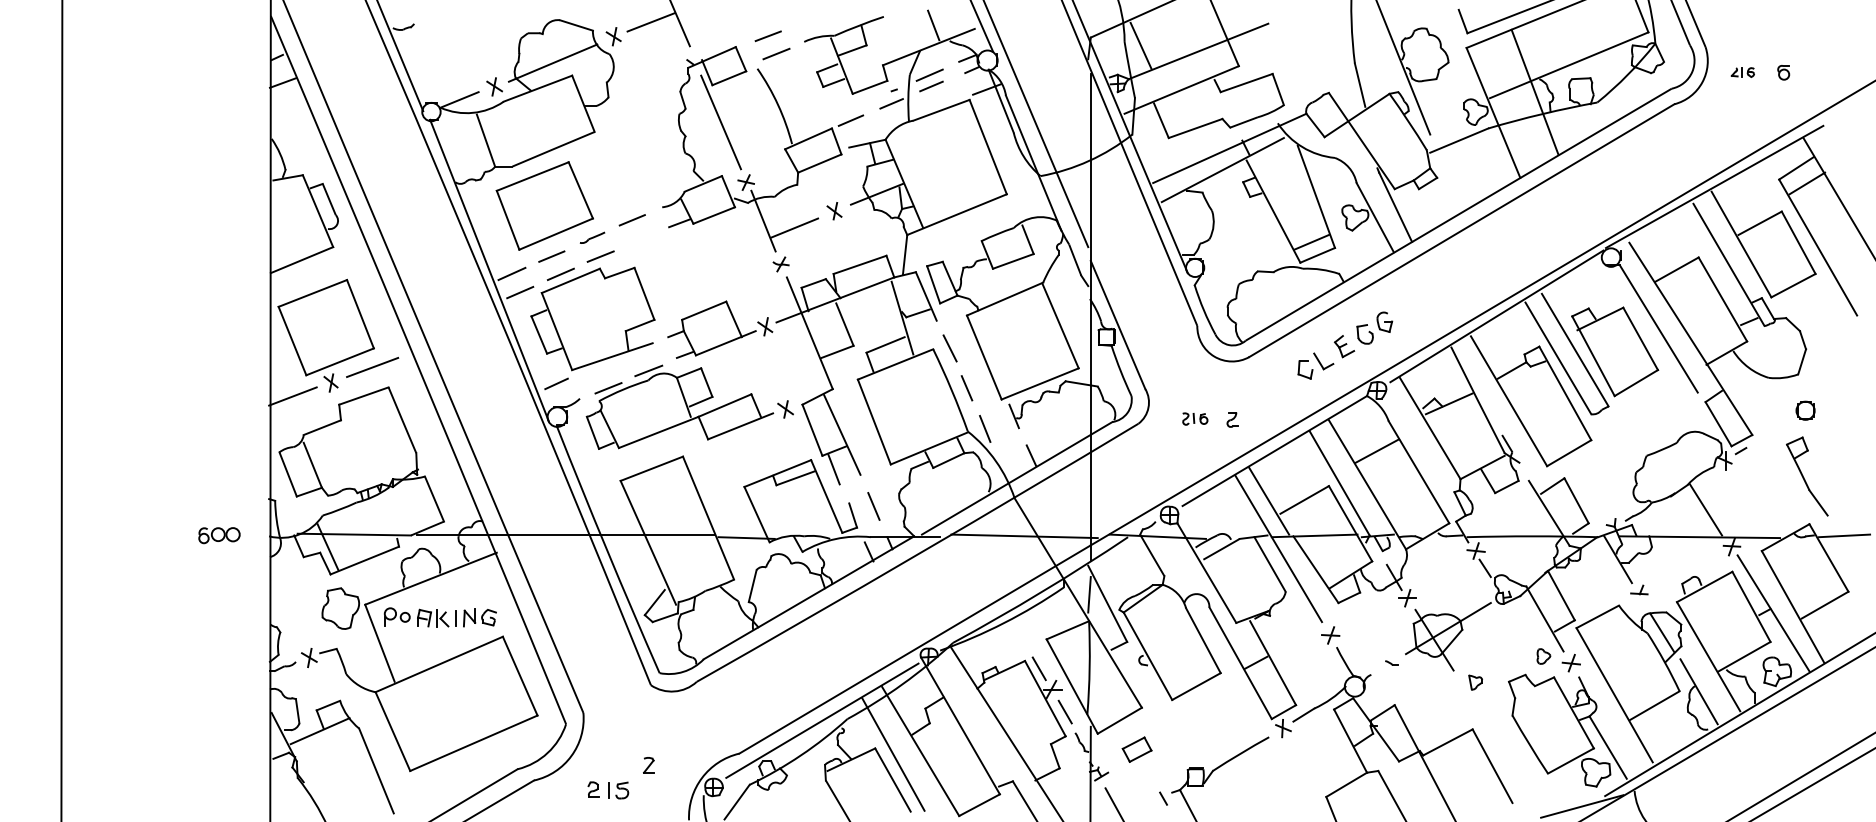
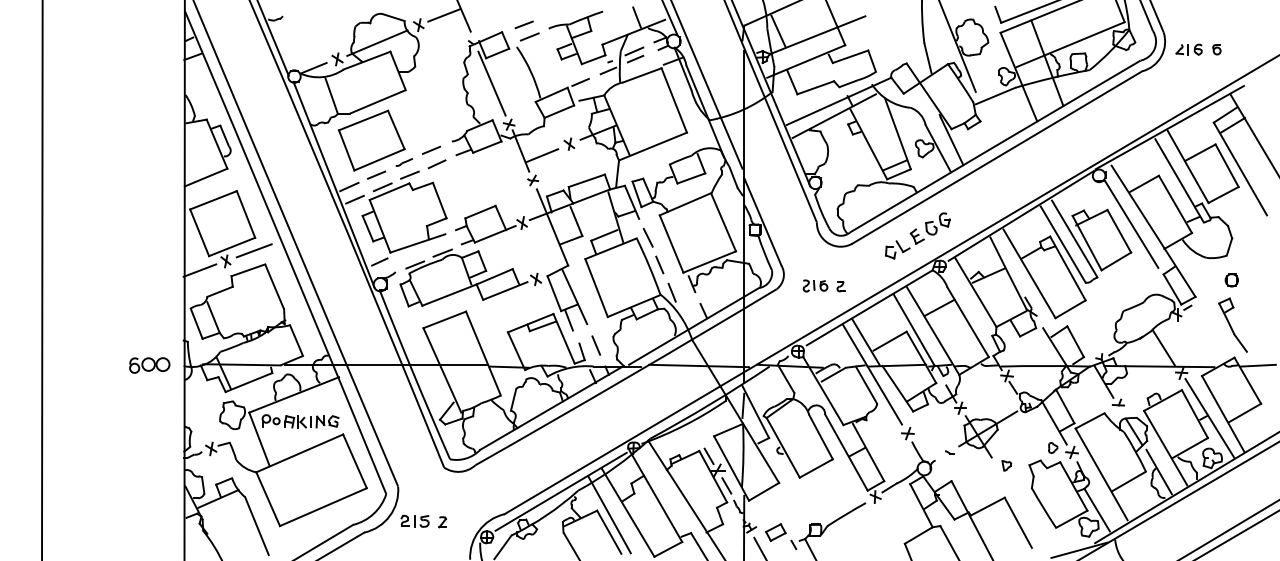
part: (1742, 72) -> (1188, 49), size x1.67
line: (639, 240) -> (436, 164), added
part: (1195, 418) -> (815, 285), size x1.43
part: (218, 535) -> (149, 365), size x1.43
part: (1136, 749) -> (775, 532), moved
part: (607, 789) -> (414, 520), moved

